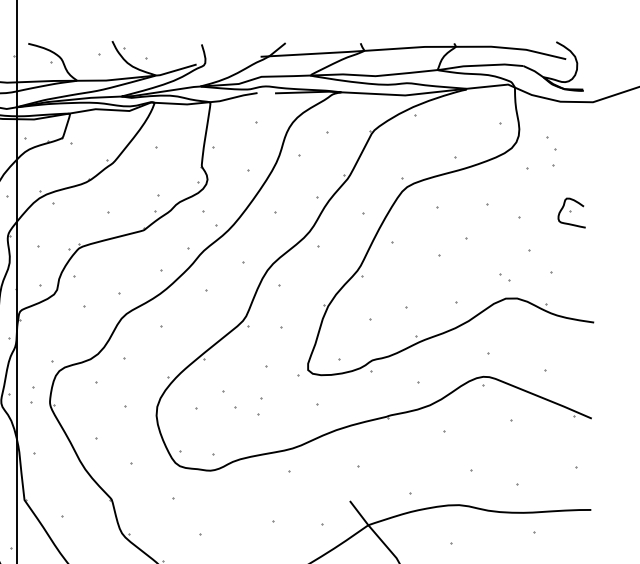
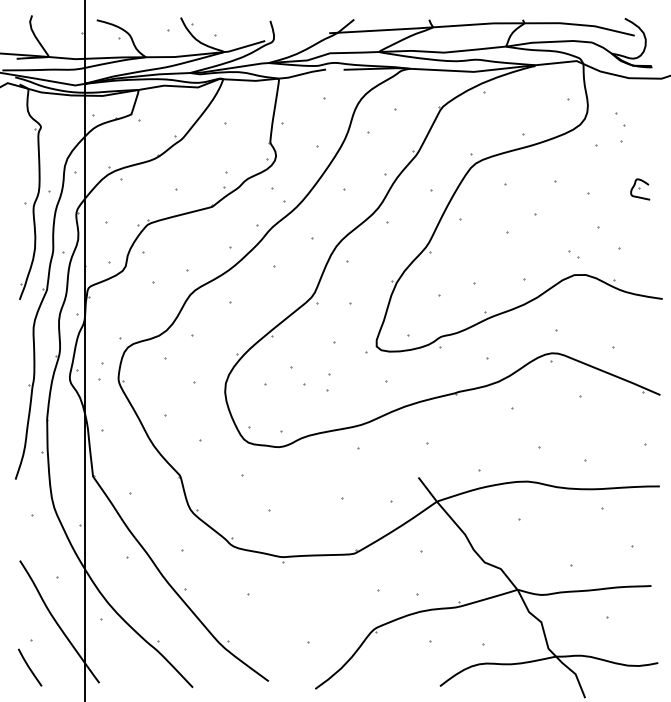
part: (571, 213) -> (640, 189), size x0.7

